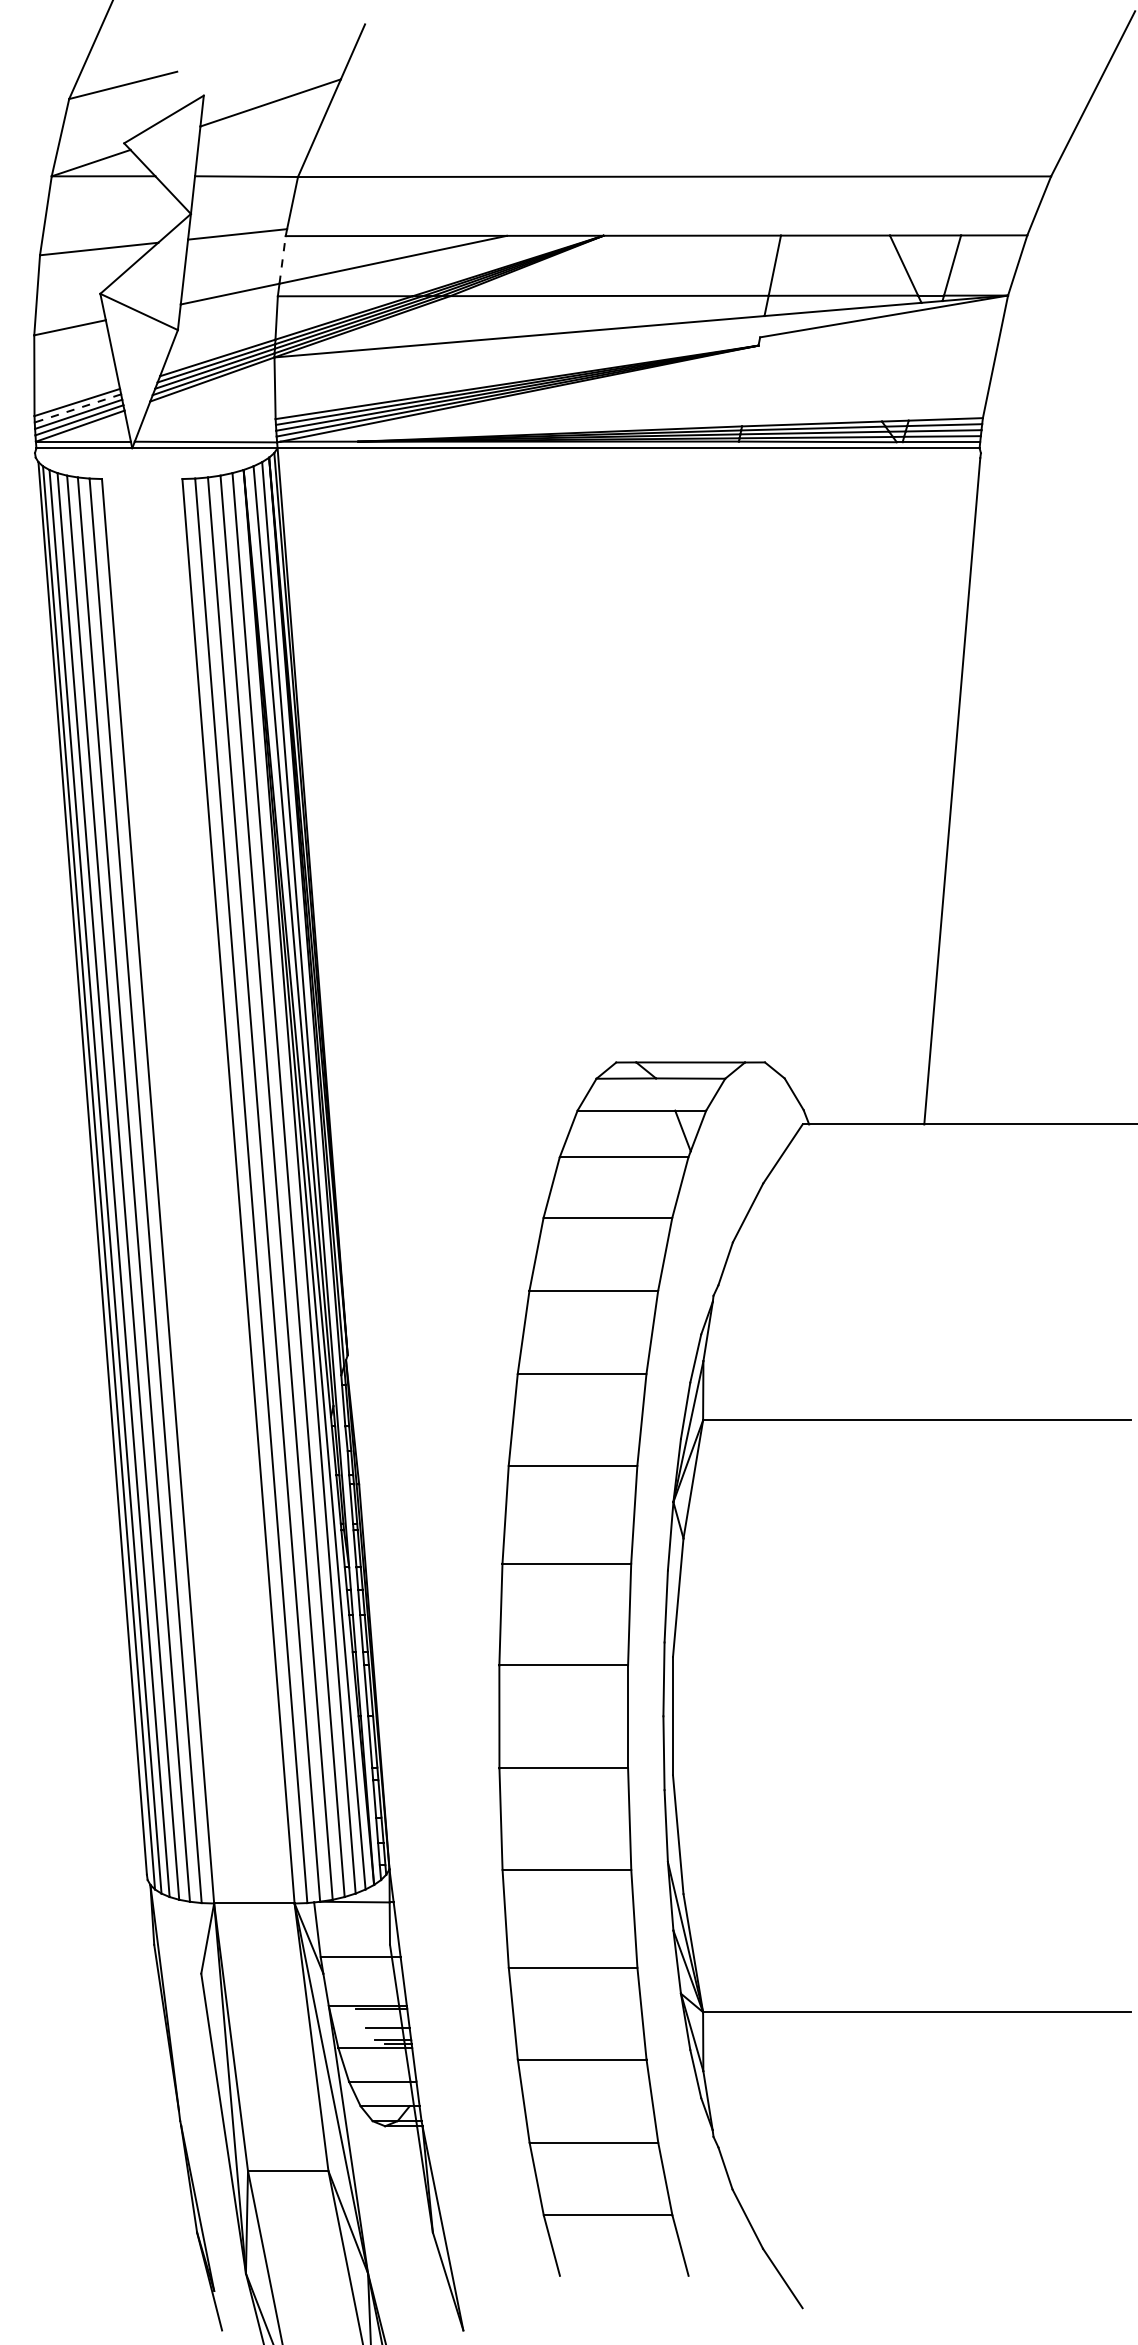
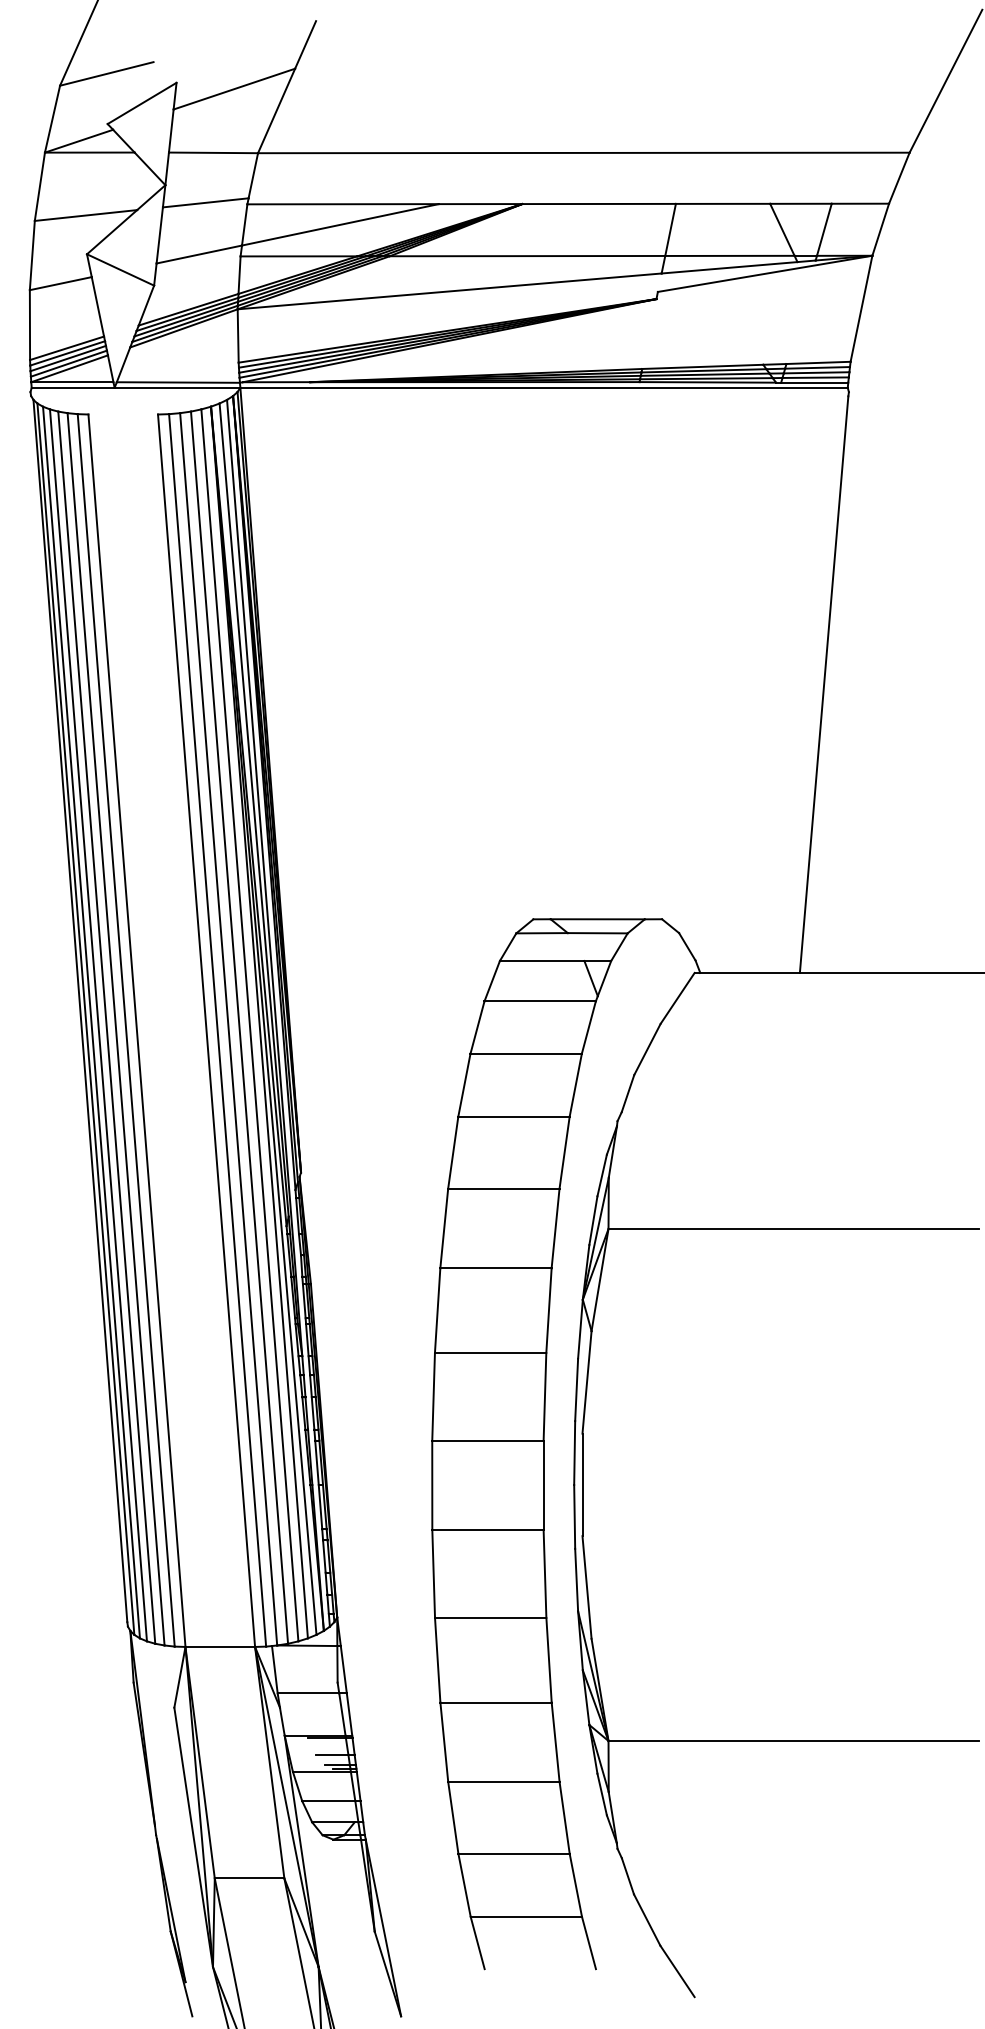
line: (282, 259) -> (244, 224), dashed -> solid
line: (77, 408) -> (67, 353), dashed -> solid

